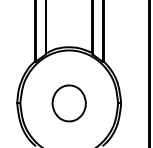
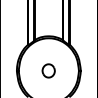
part: (68, 102) -> (48, 70), size x0.6

